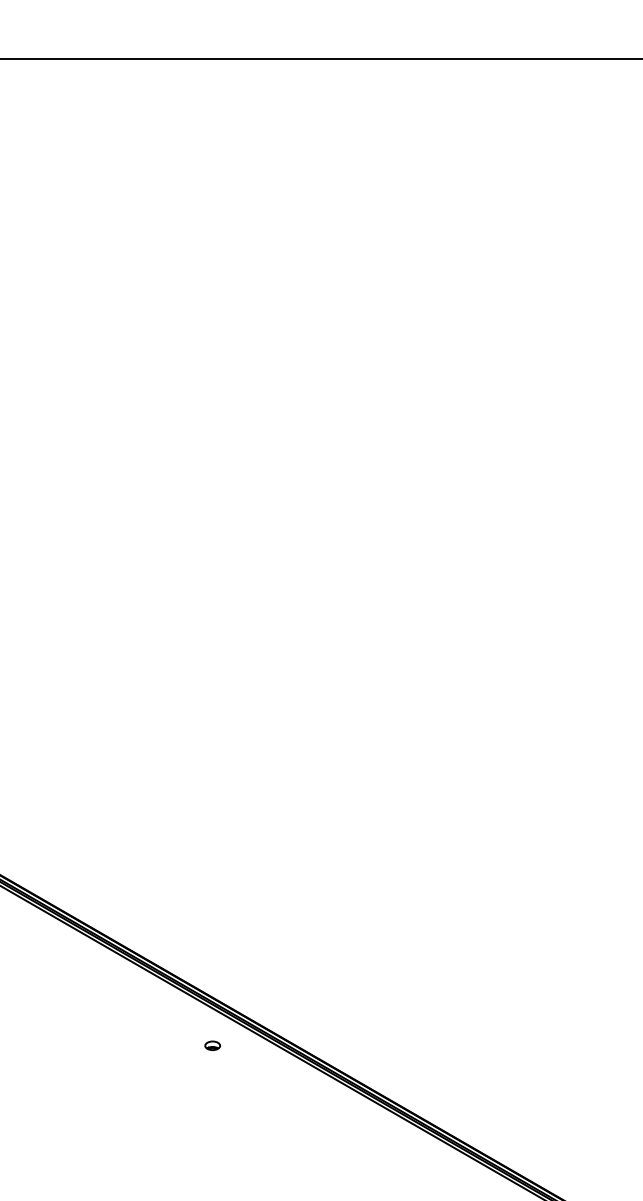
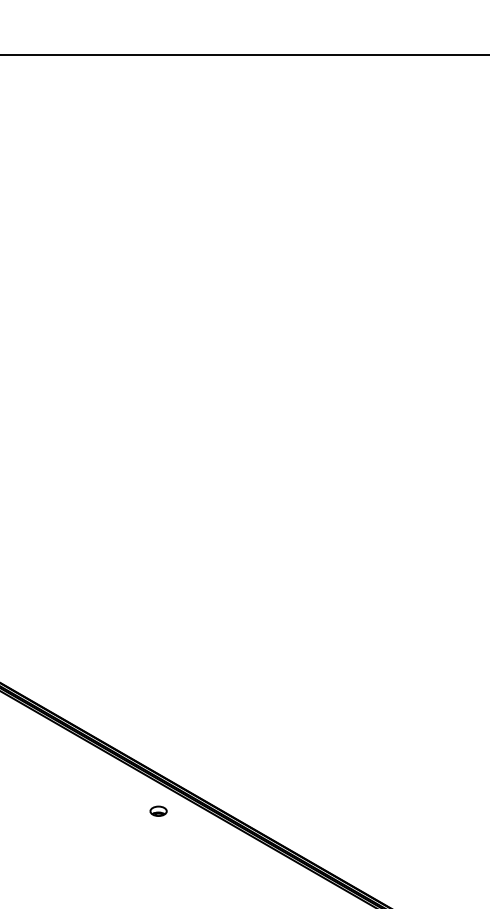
part: (212, 1045) -> (158, 810), size x1.43

